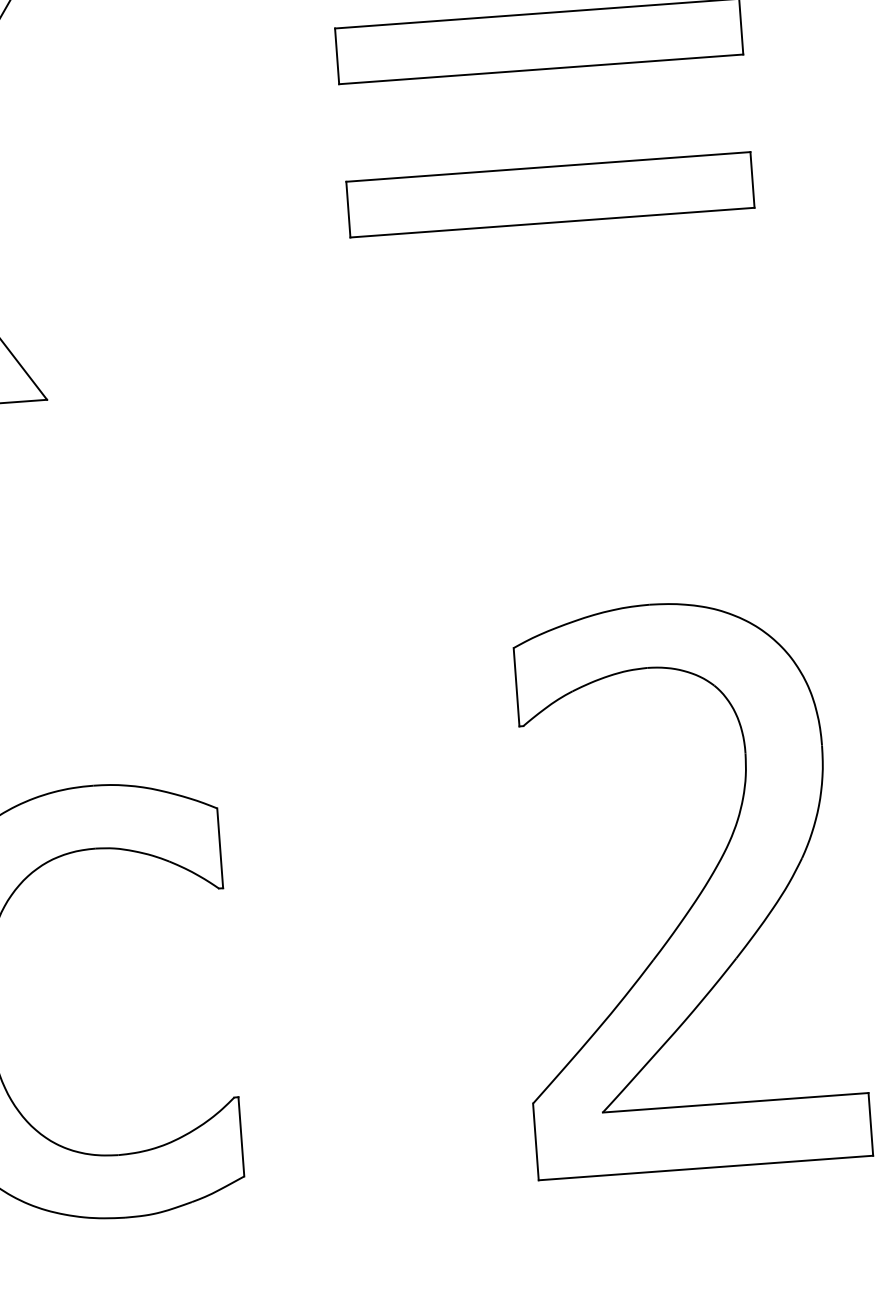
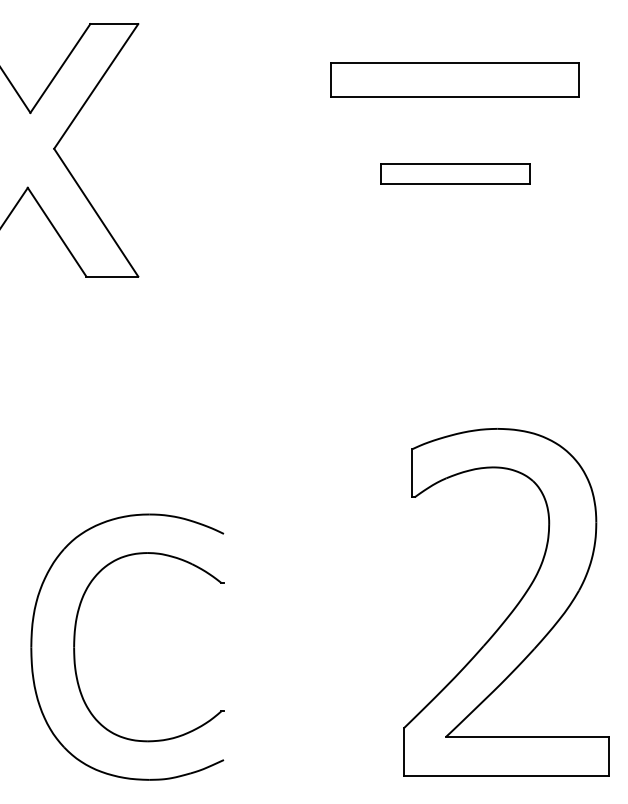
part: (549, 194) -> (454, 173), size x0.6
line: (219, 846) -> (223, 557), removed
line: (240, 1136) -> (223, 735), removed

